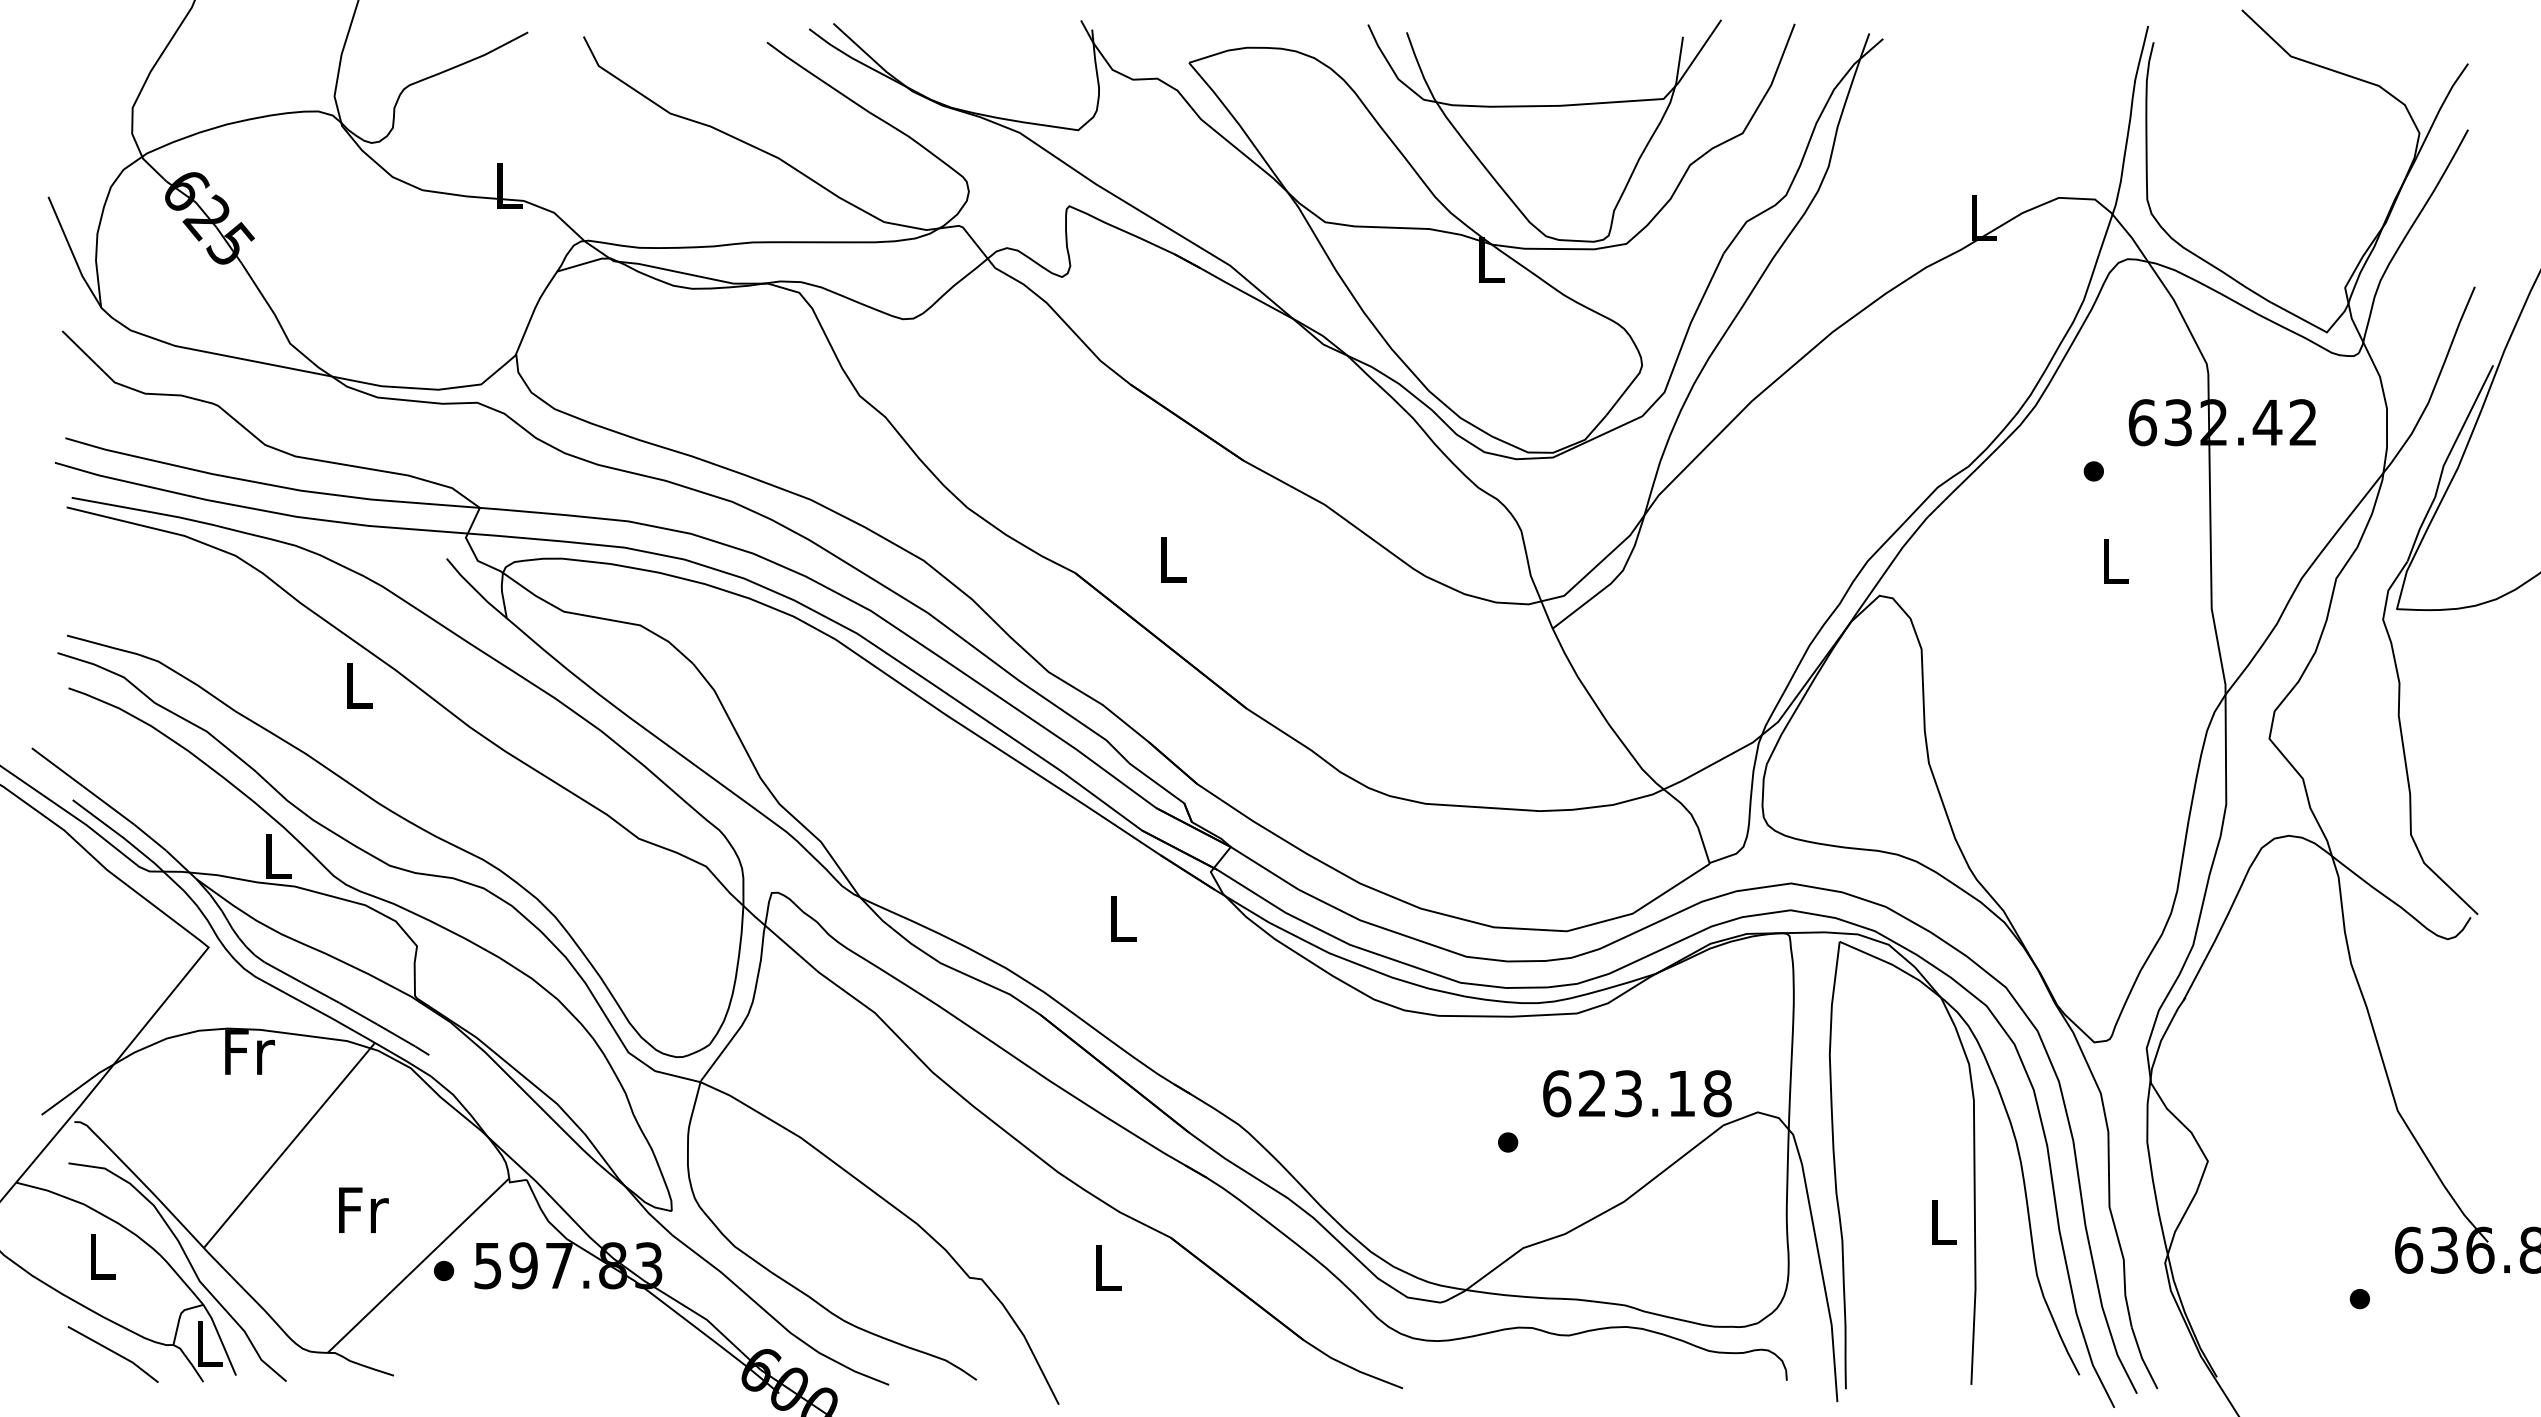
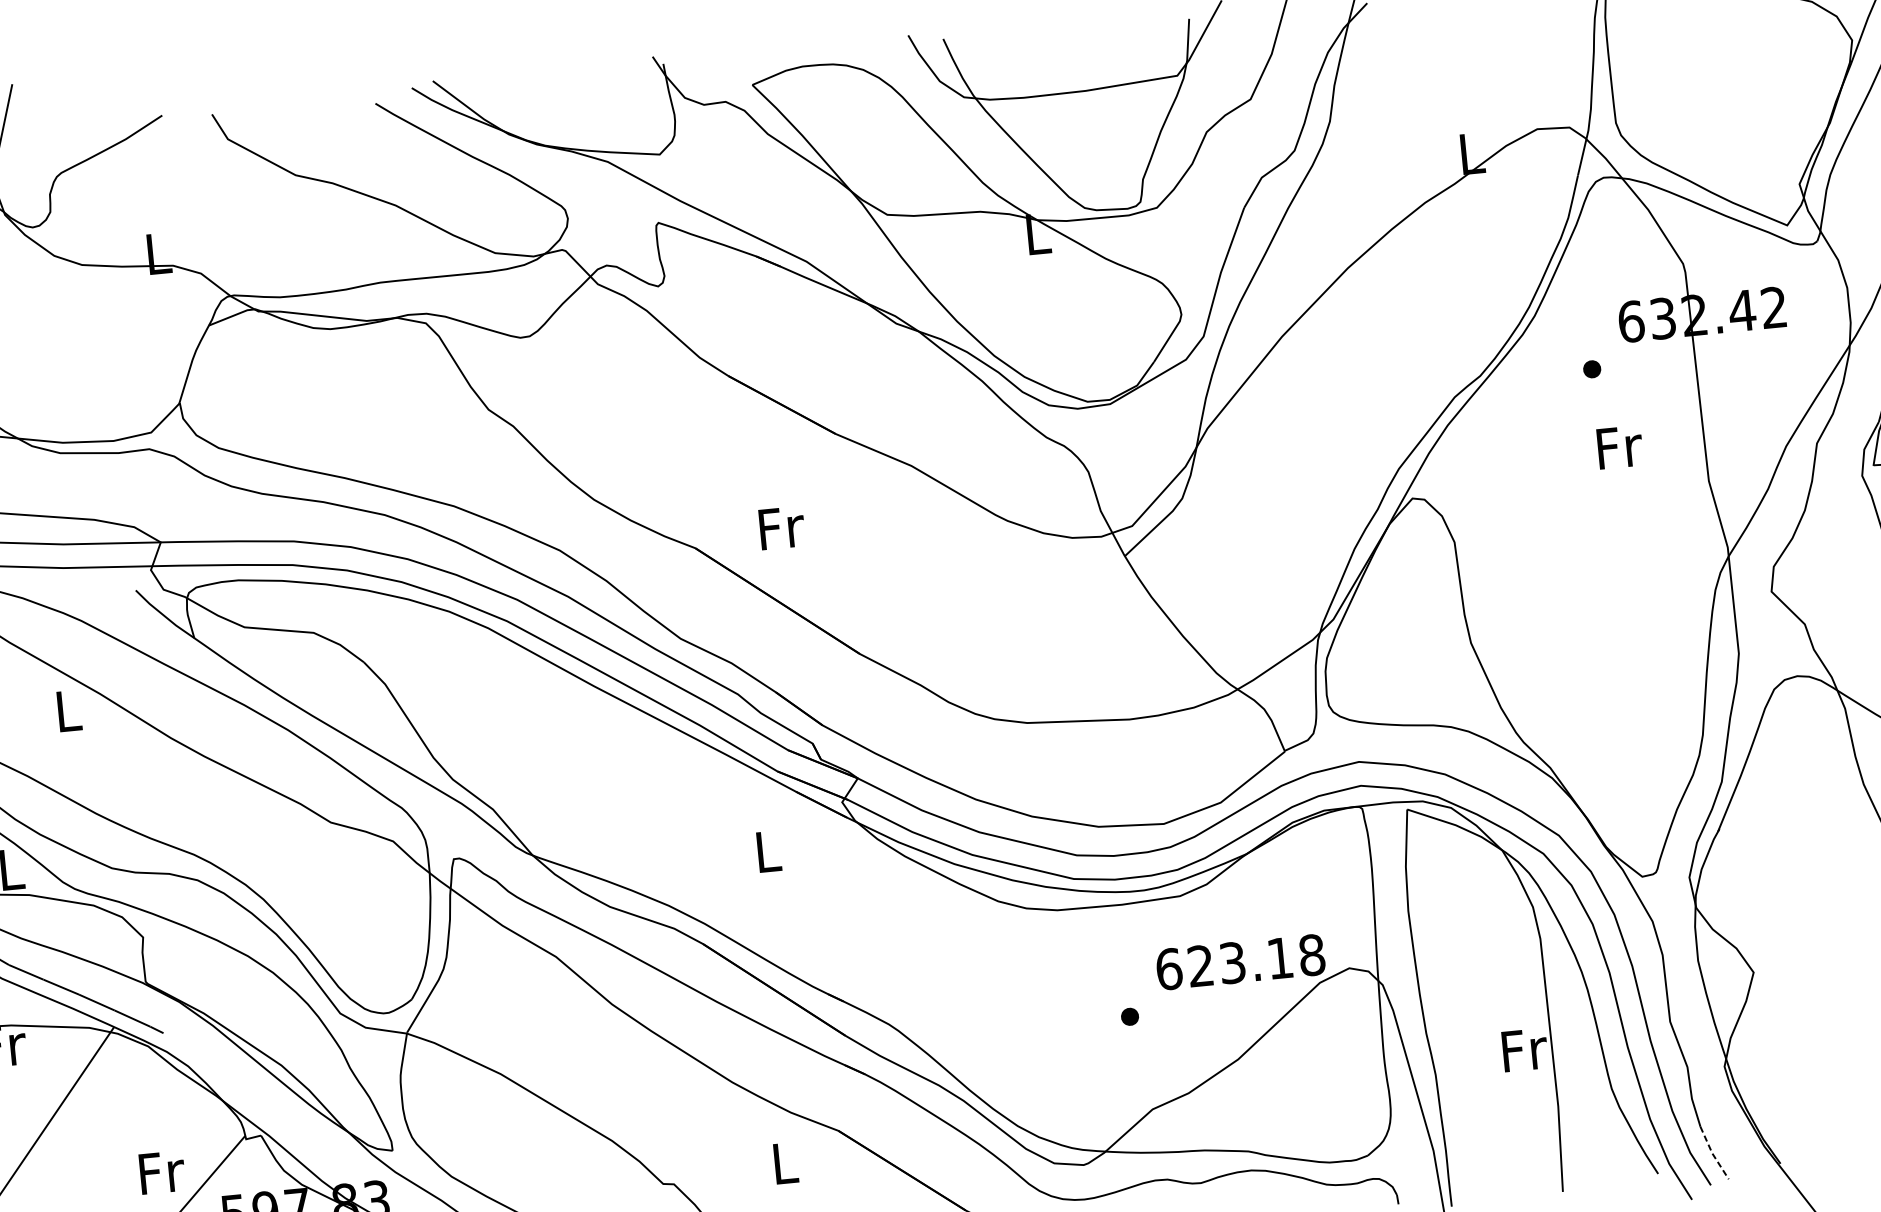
text: (1173, 559) -> (781, 527), L -> Fr
text: (2116, 561) -> (1620, 447), L -> Fr
text: (363, 1209) -> (162, 1171), moved
text: (1944, 1222) -> (1524, 1049), L -> Fr
line: (2142, 1359) -> (1712, 1154), solid -> dashed

